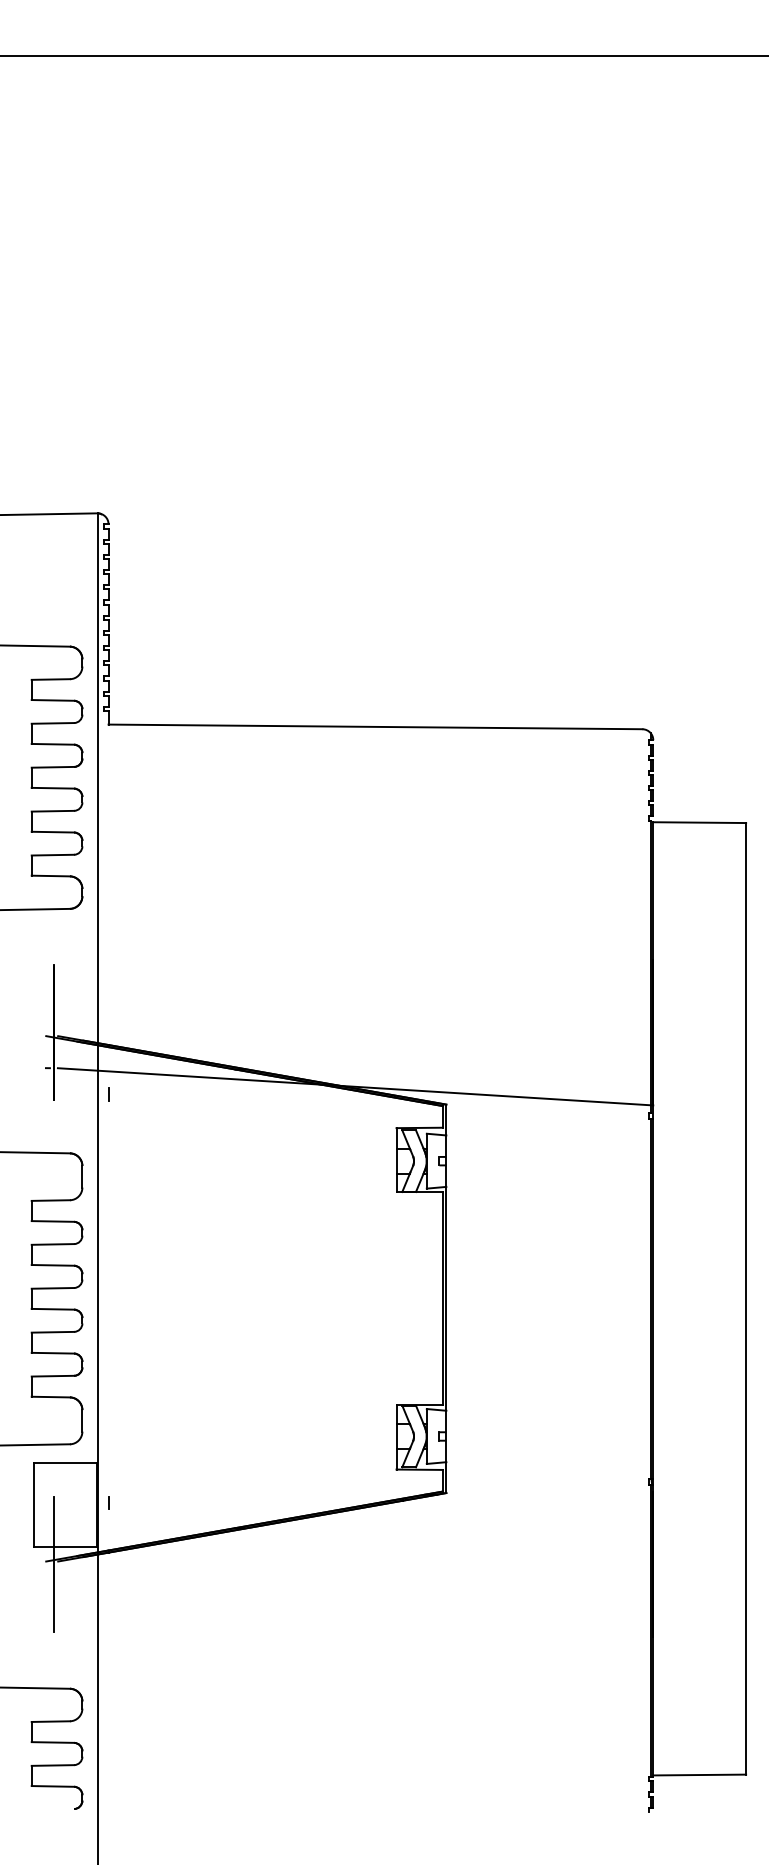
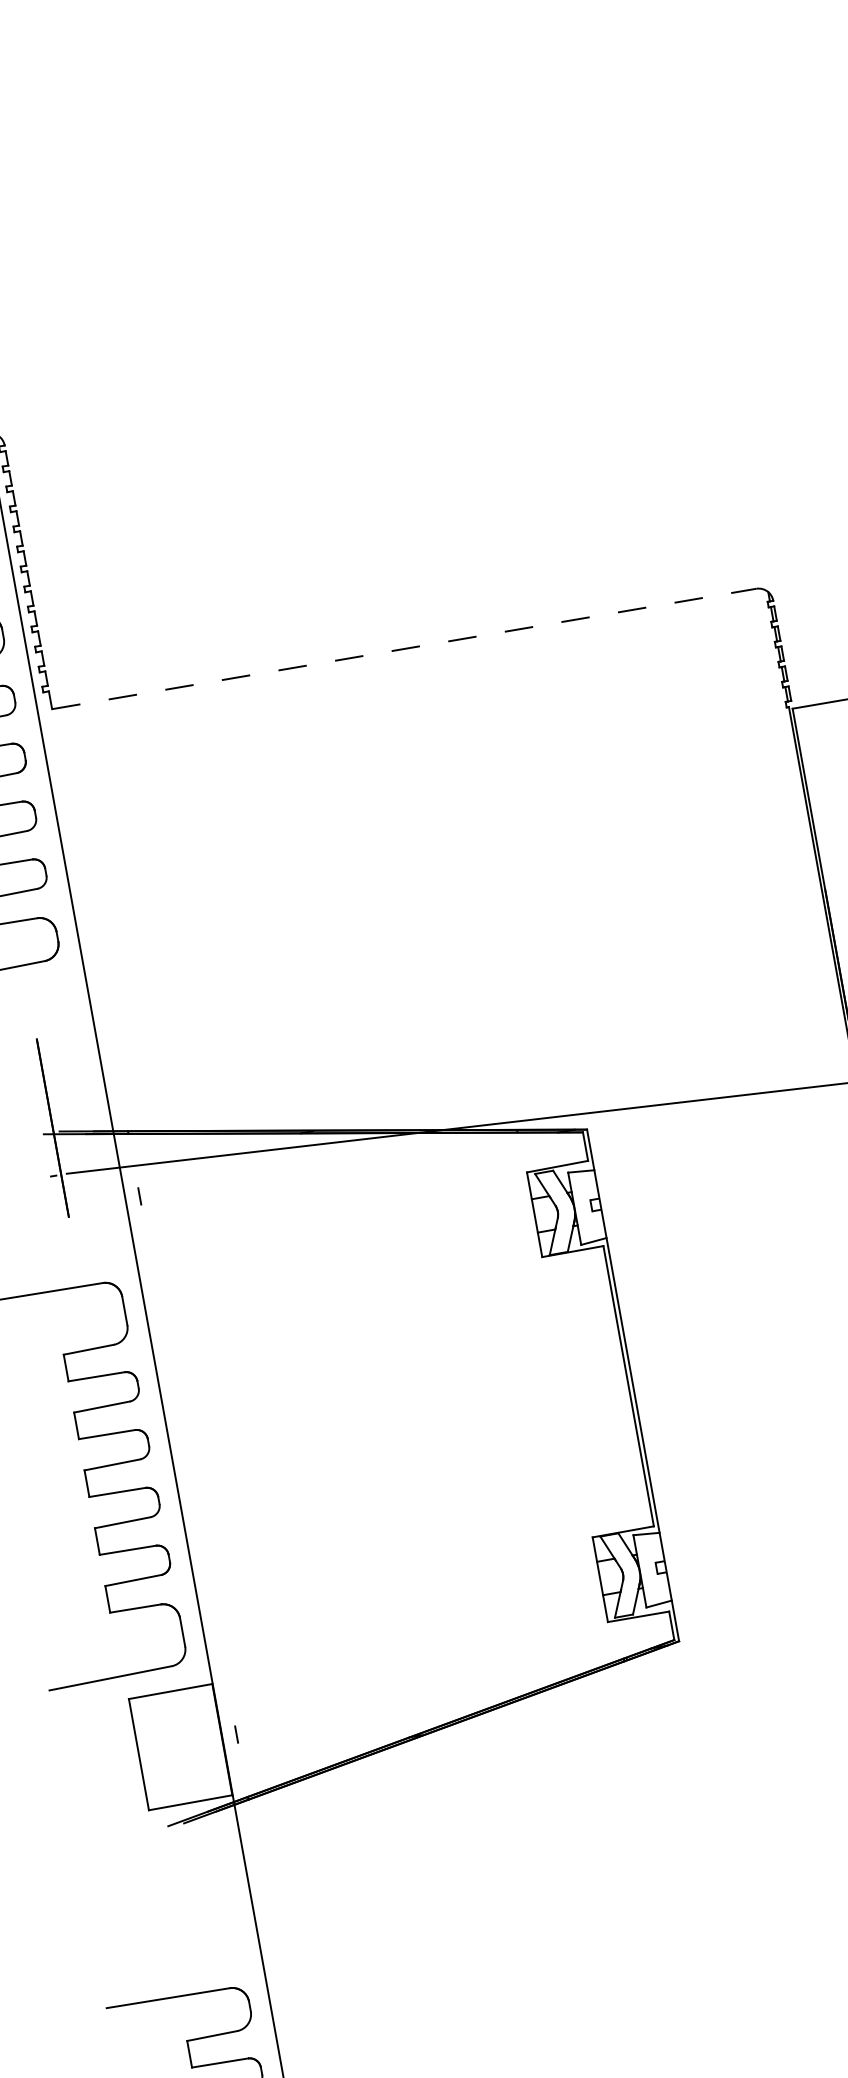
line: (375, 726) -> (404, 648), solid -> dashed
line: (53, 1564) -> (178, 1828), removed

